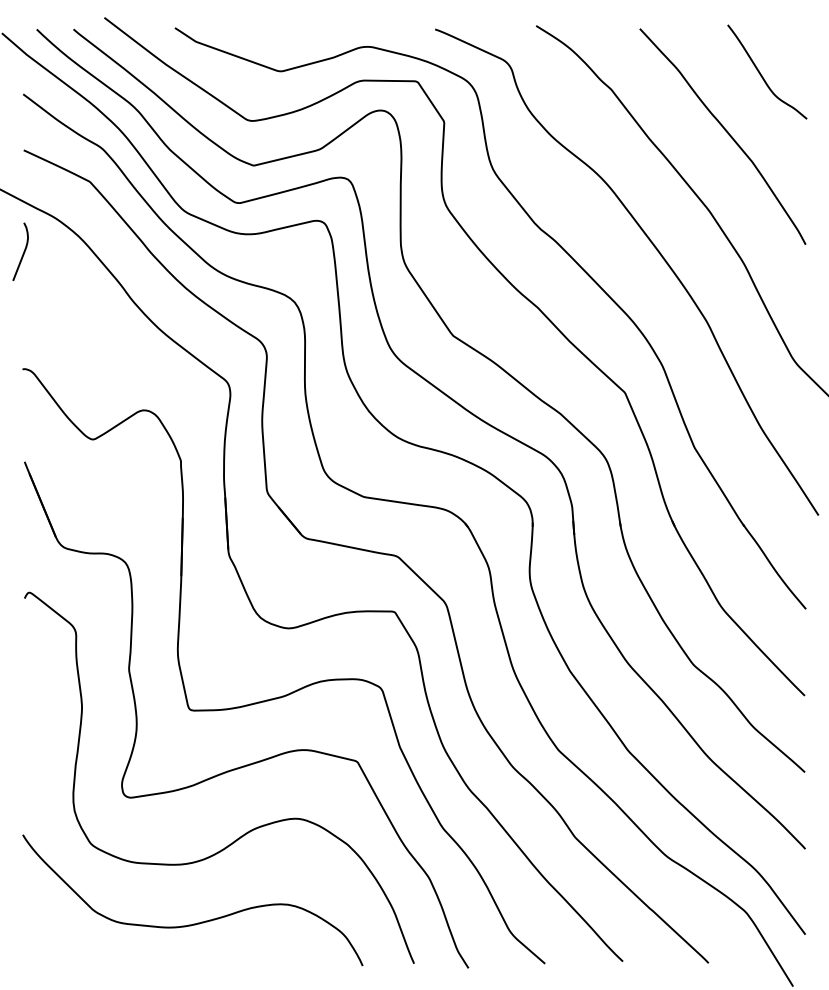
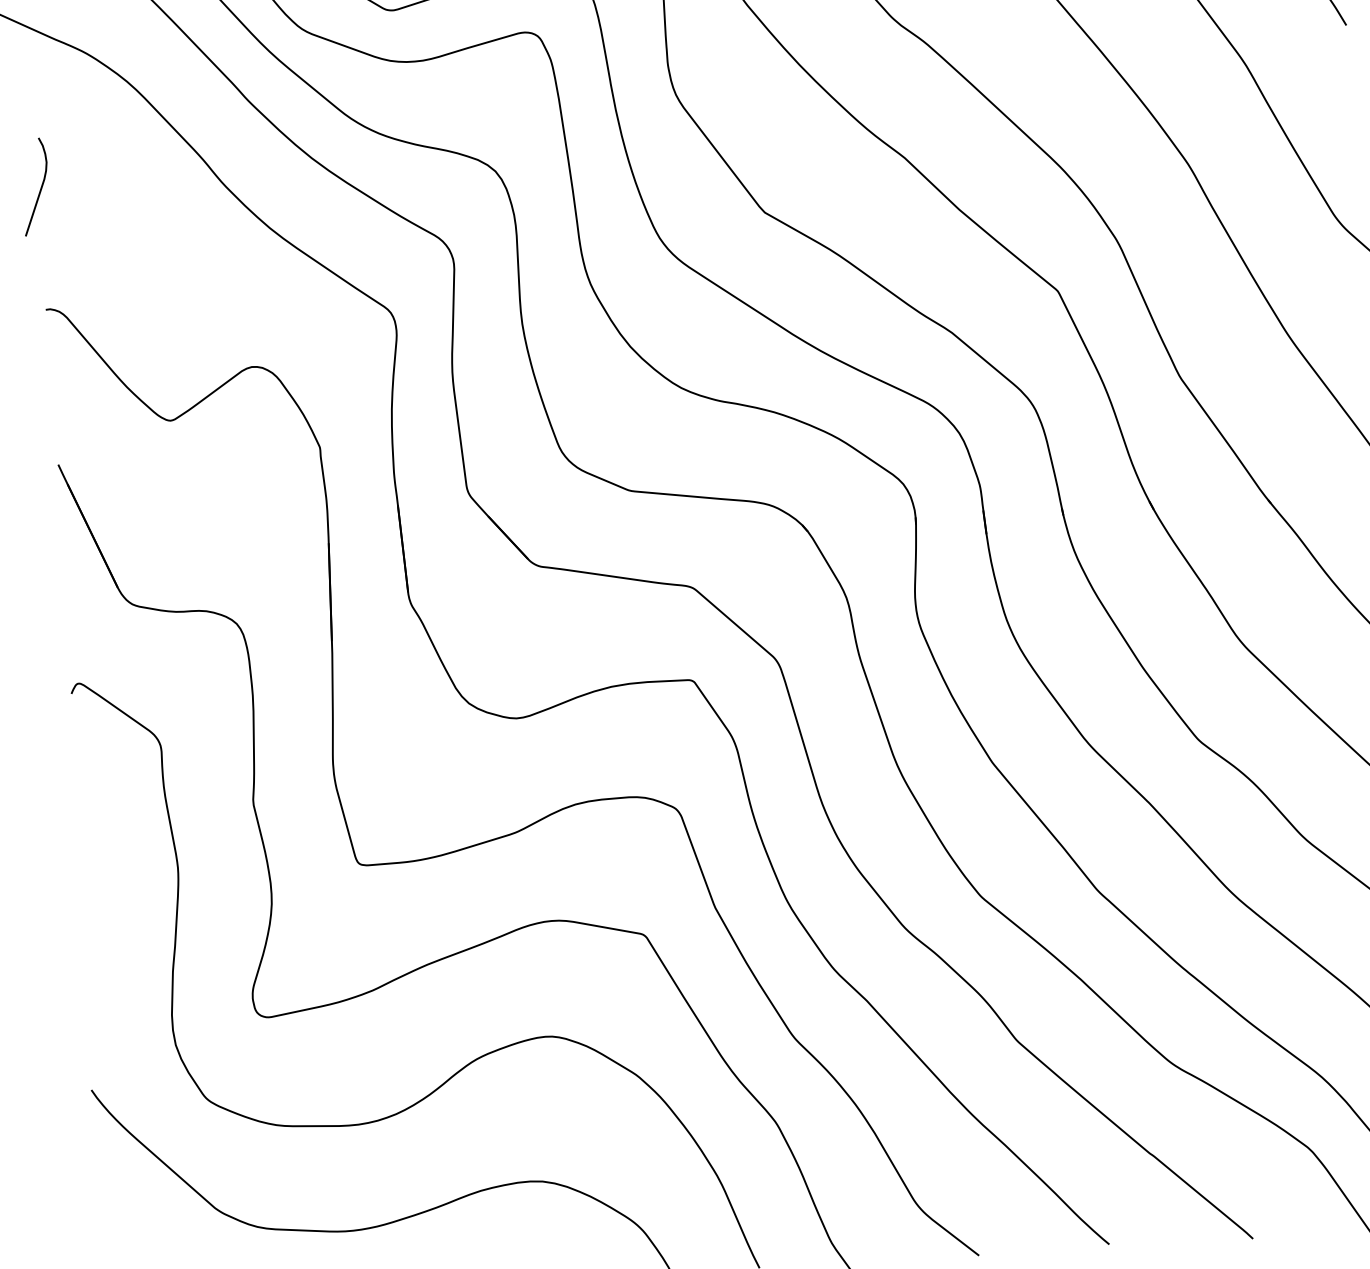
curve: (22, 253) -> (38, 189), moved

